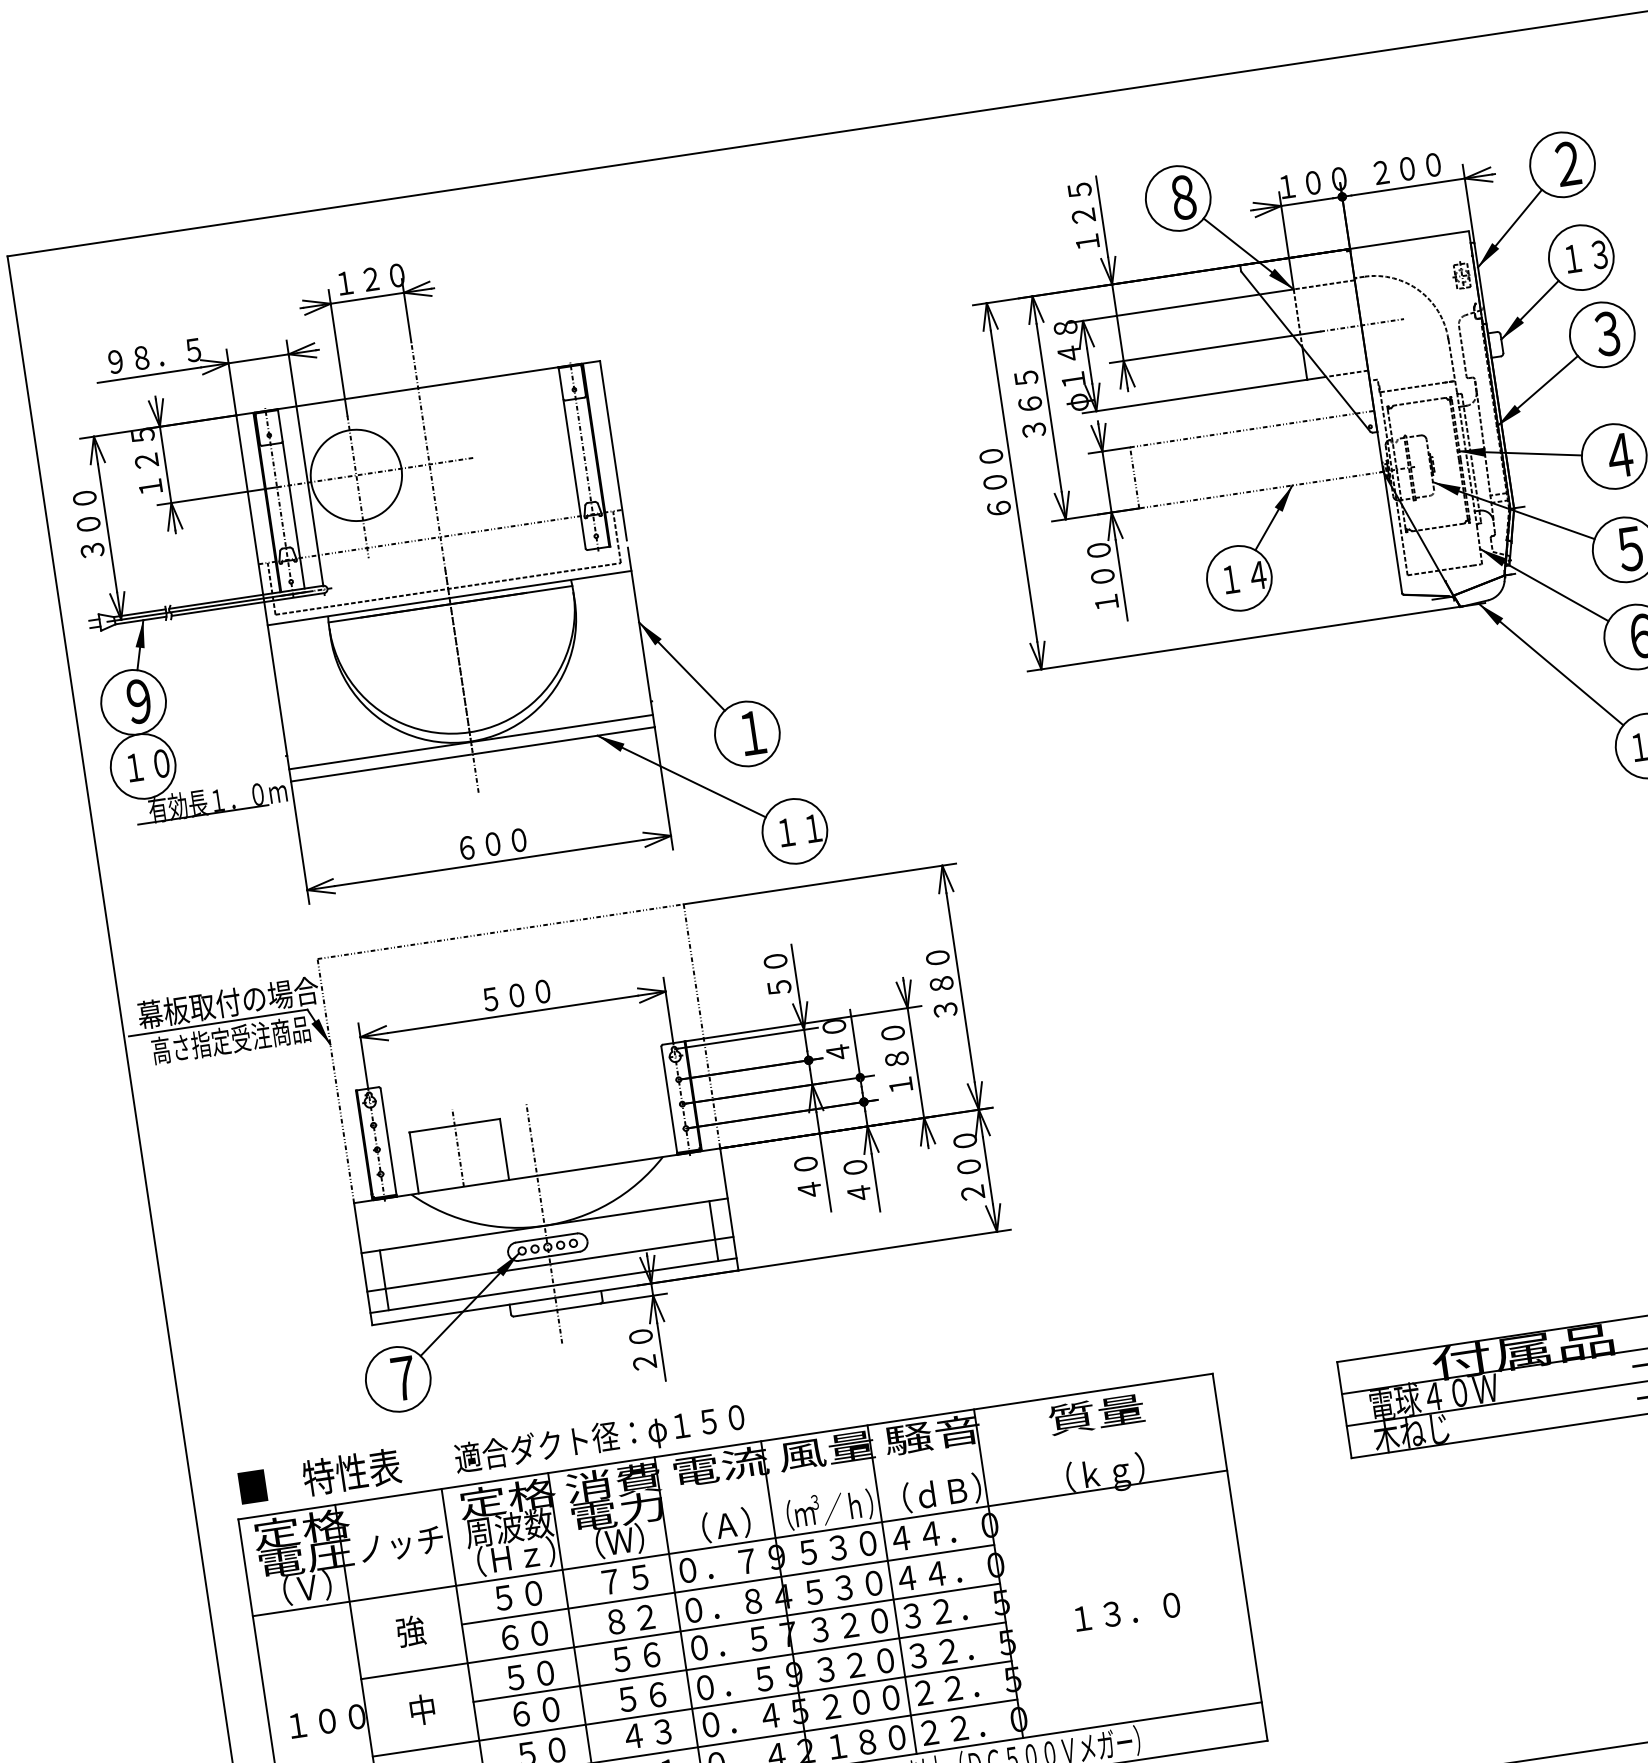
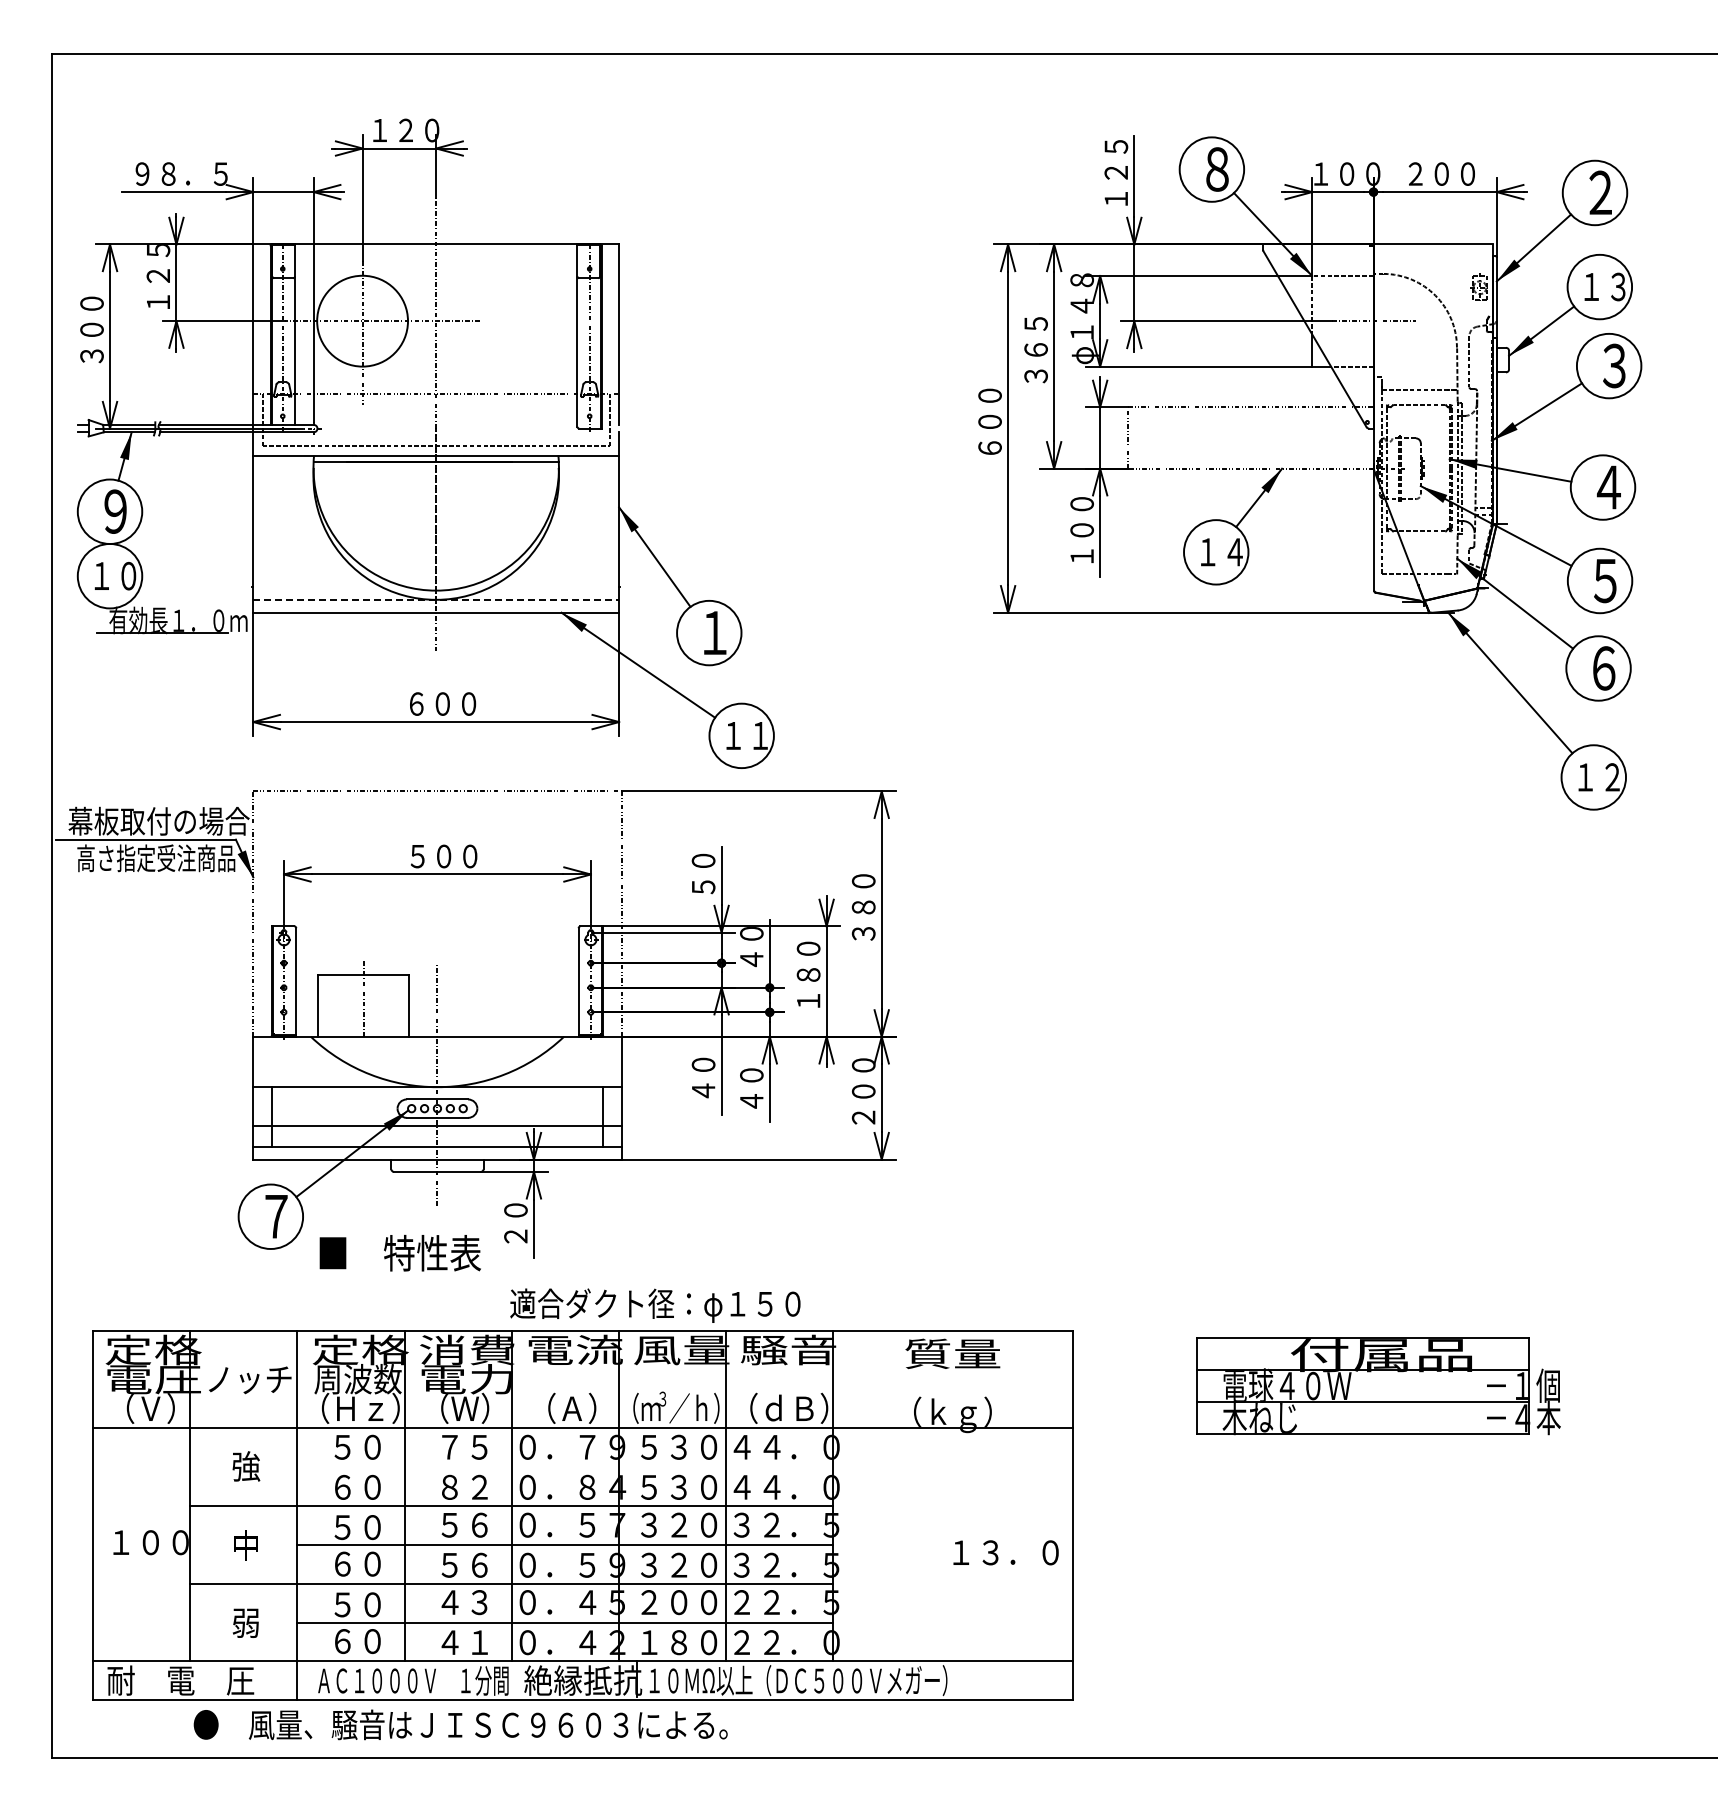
line: (471, 742) -> (436, 600), solid -> dashed
text: (599, 1439) -> (655, 1305), moved
text: (318, 1476) -> (399, 1252), moved
line: (727, 1585) -> (564, 1467), removed
text: (1126, 1611) -> (1005, 1552), moved

